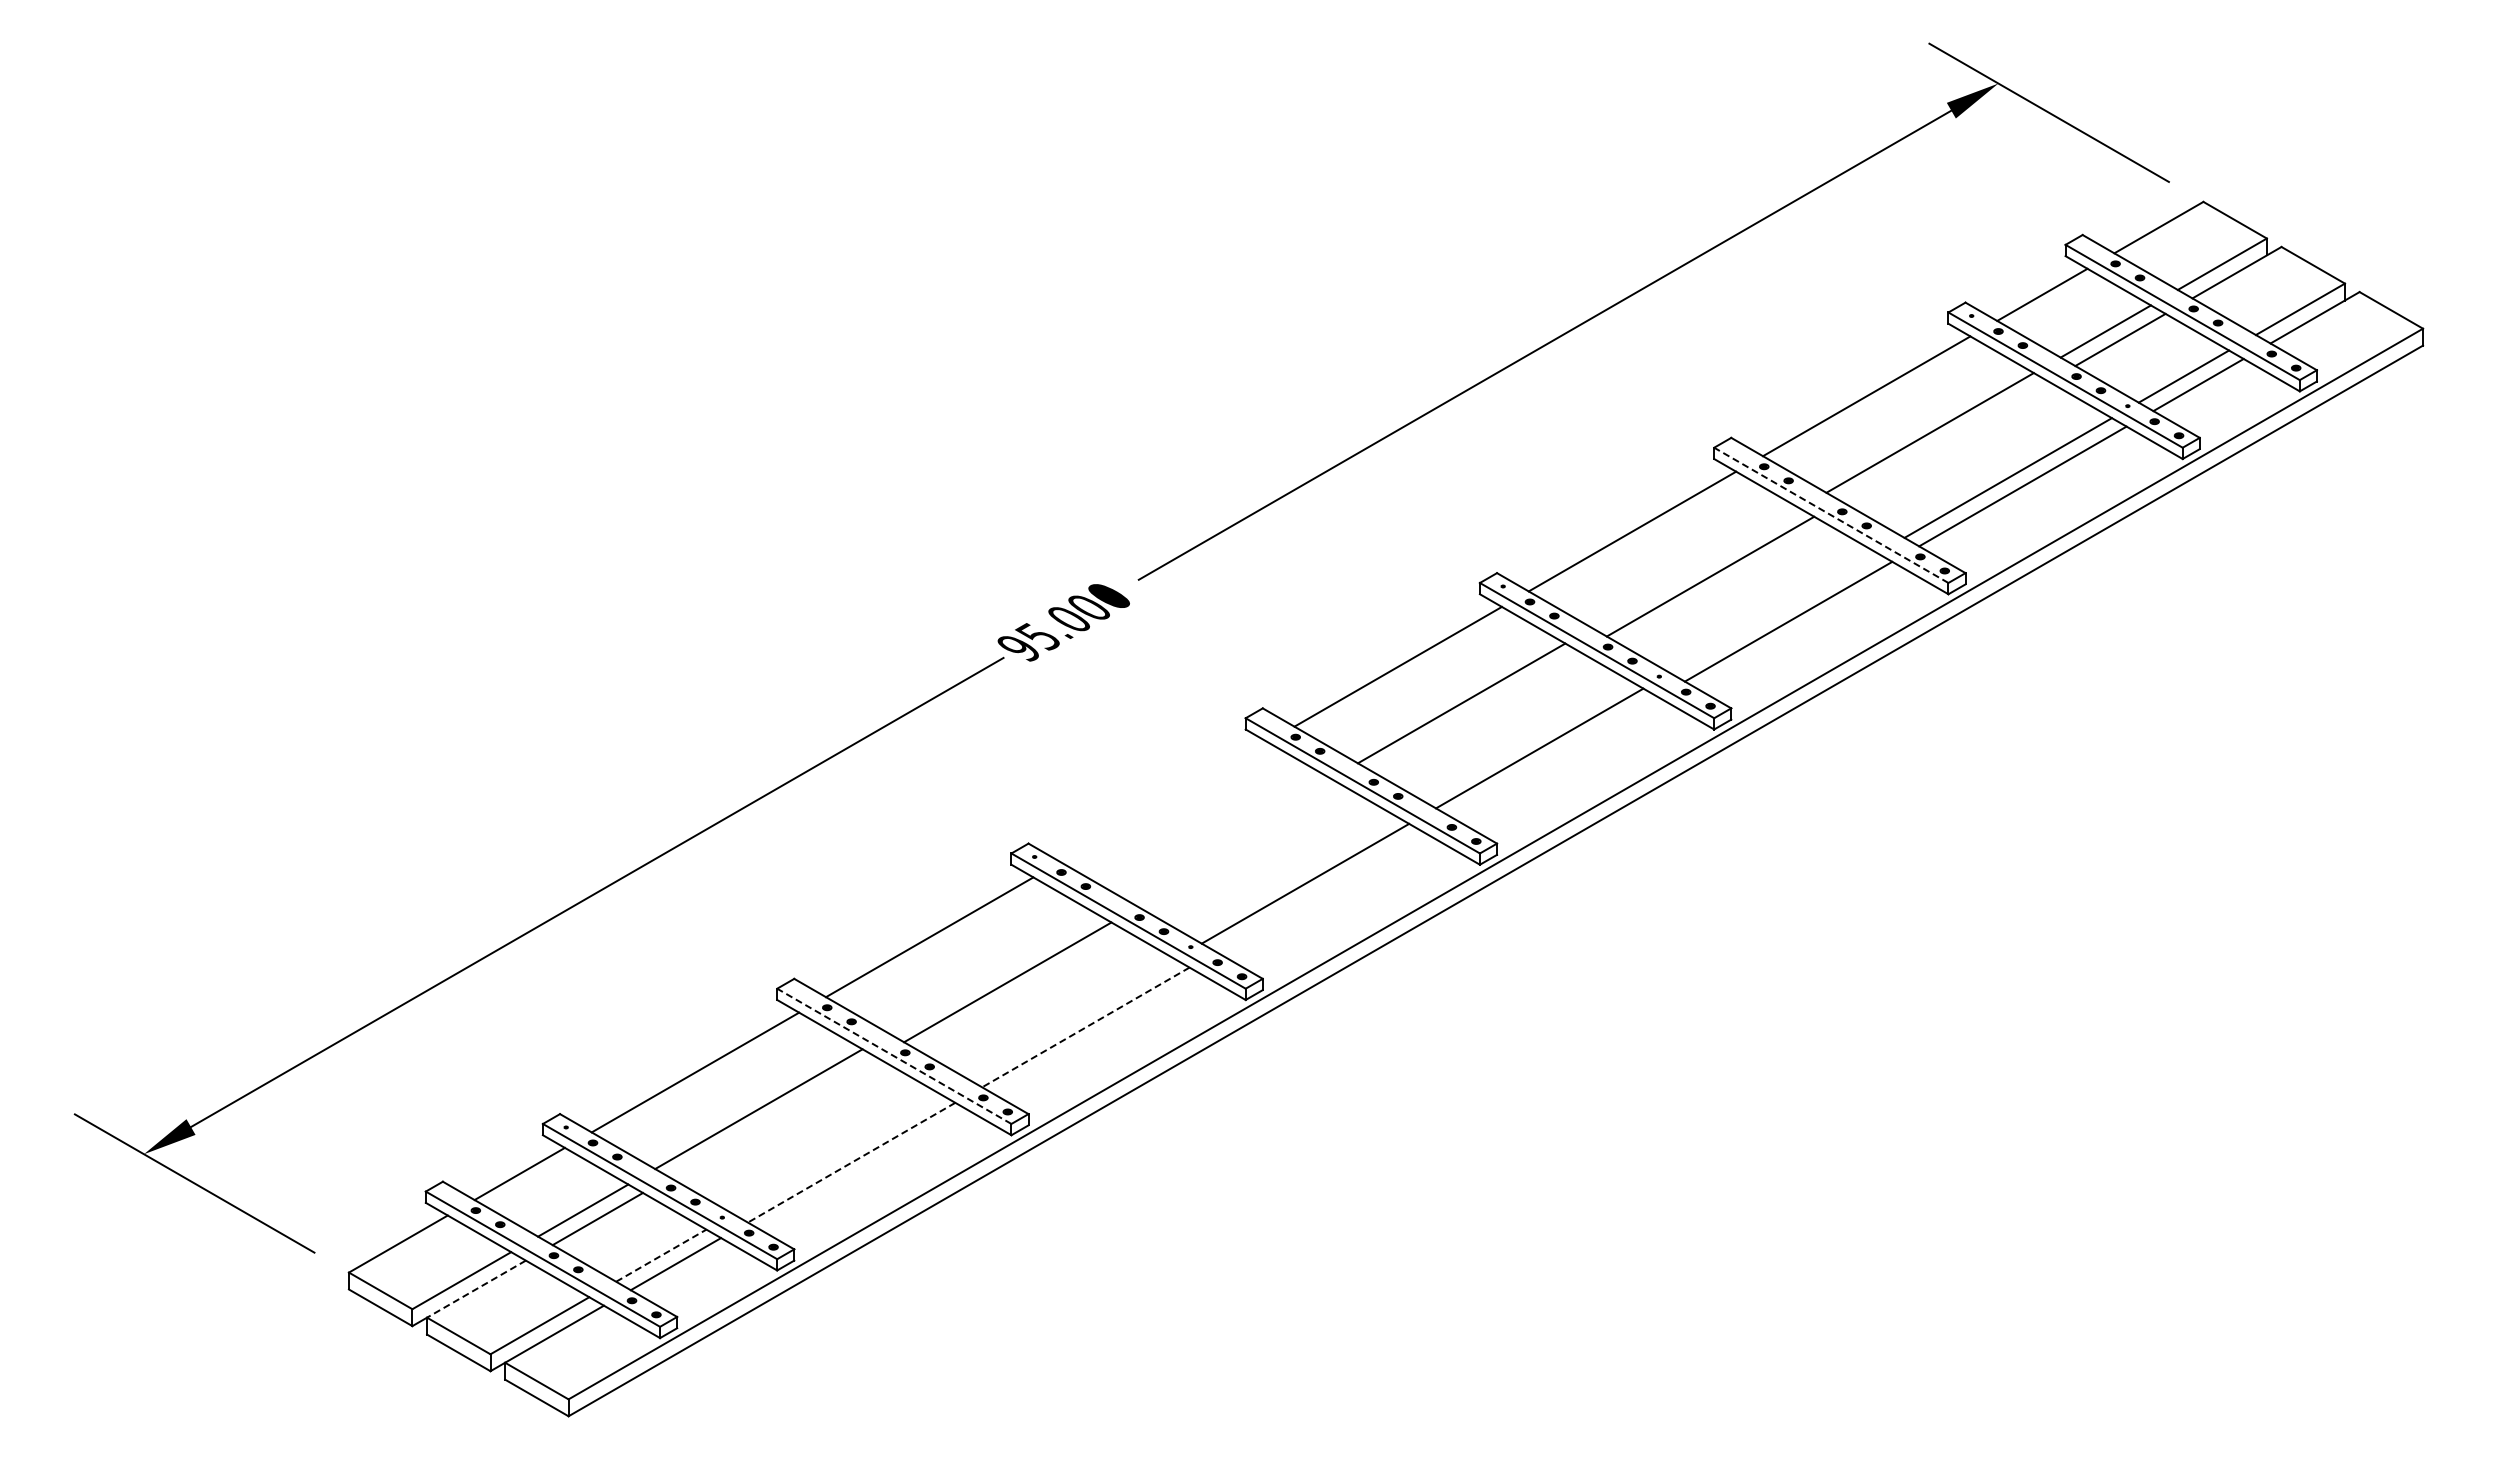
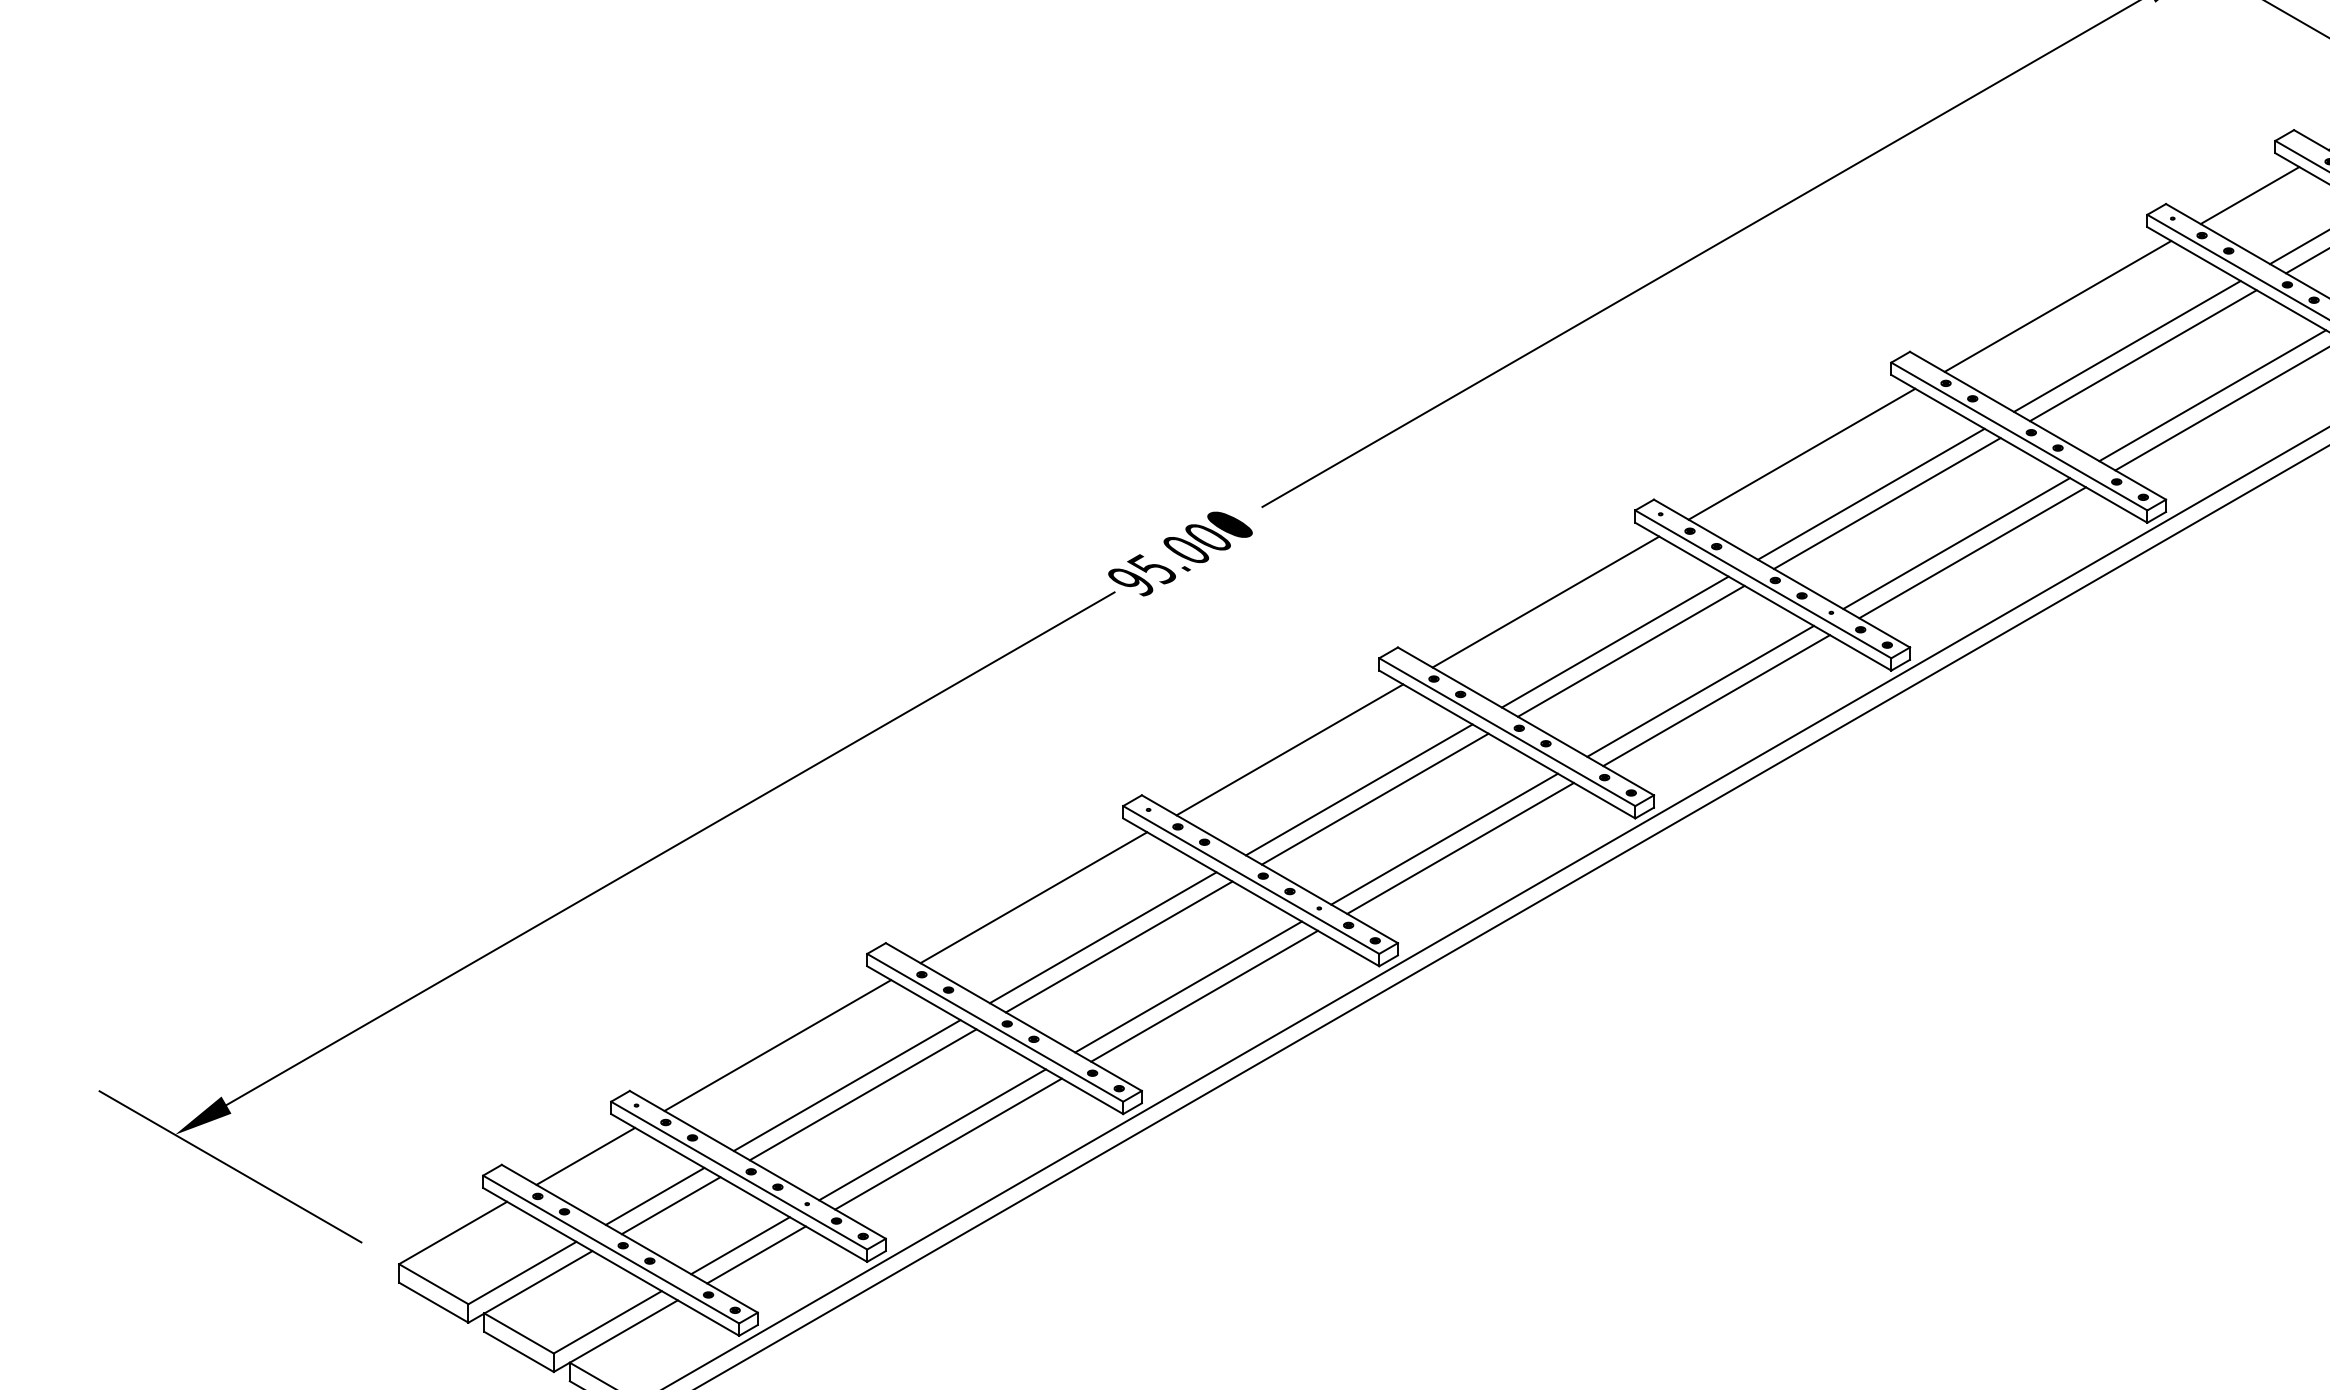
line: (1944, 441) -> (2143, 355), added
line: (1830, 515) -> (2018, 436), dashed -> solid
line: (1695, 568) -> (1870, 494), added
line: (1773, 613) -> (1956, 543), added
line: (1476, 711) -> (1631, 650), added
line: (1554, 756) -> (1716, 700), added
line: (1163, 801) -> (1289, 749), added
line: (1227, 838) -> (1359, 789), added
line: (1241, 847) -> (1374, 799), added
line: (1319, 892) -> (1459, 848), added
line: (992, 973) -> (1102, 937), added
line: (1070, 1018) -> (1187, 986), added
line: (1085, 1027) -> (1204, 996), dashed -> solid
line: (893, 1056) -> (994, 1028), dashed -> solid
line: (773, 1117) -> (863, 1094), added
line: (836, 1154) -> (932, 1135), added
line: (851, 1162) -> (948, 1143), dashed -> solid
line: (661, 1255) -> (740, 1245), dashed -> solid
line: (476, 1289) -> (538, 1282), dashed -> solid

